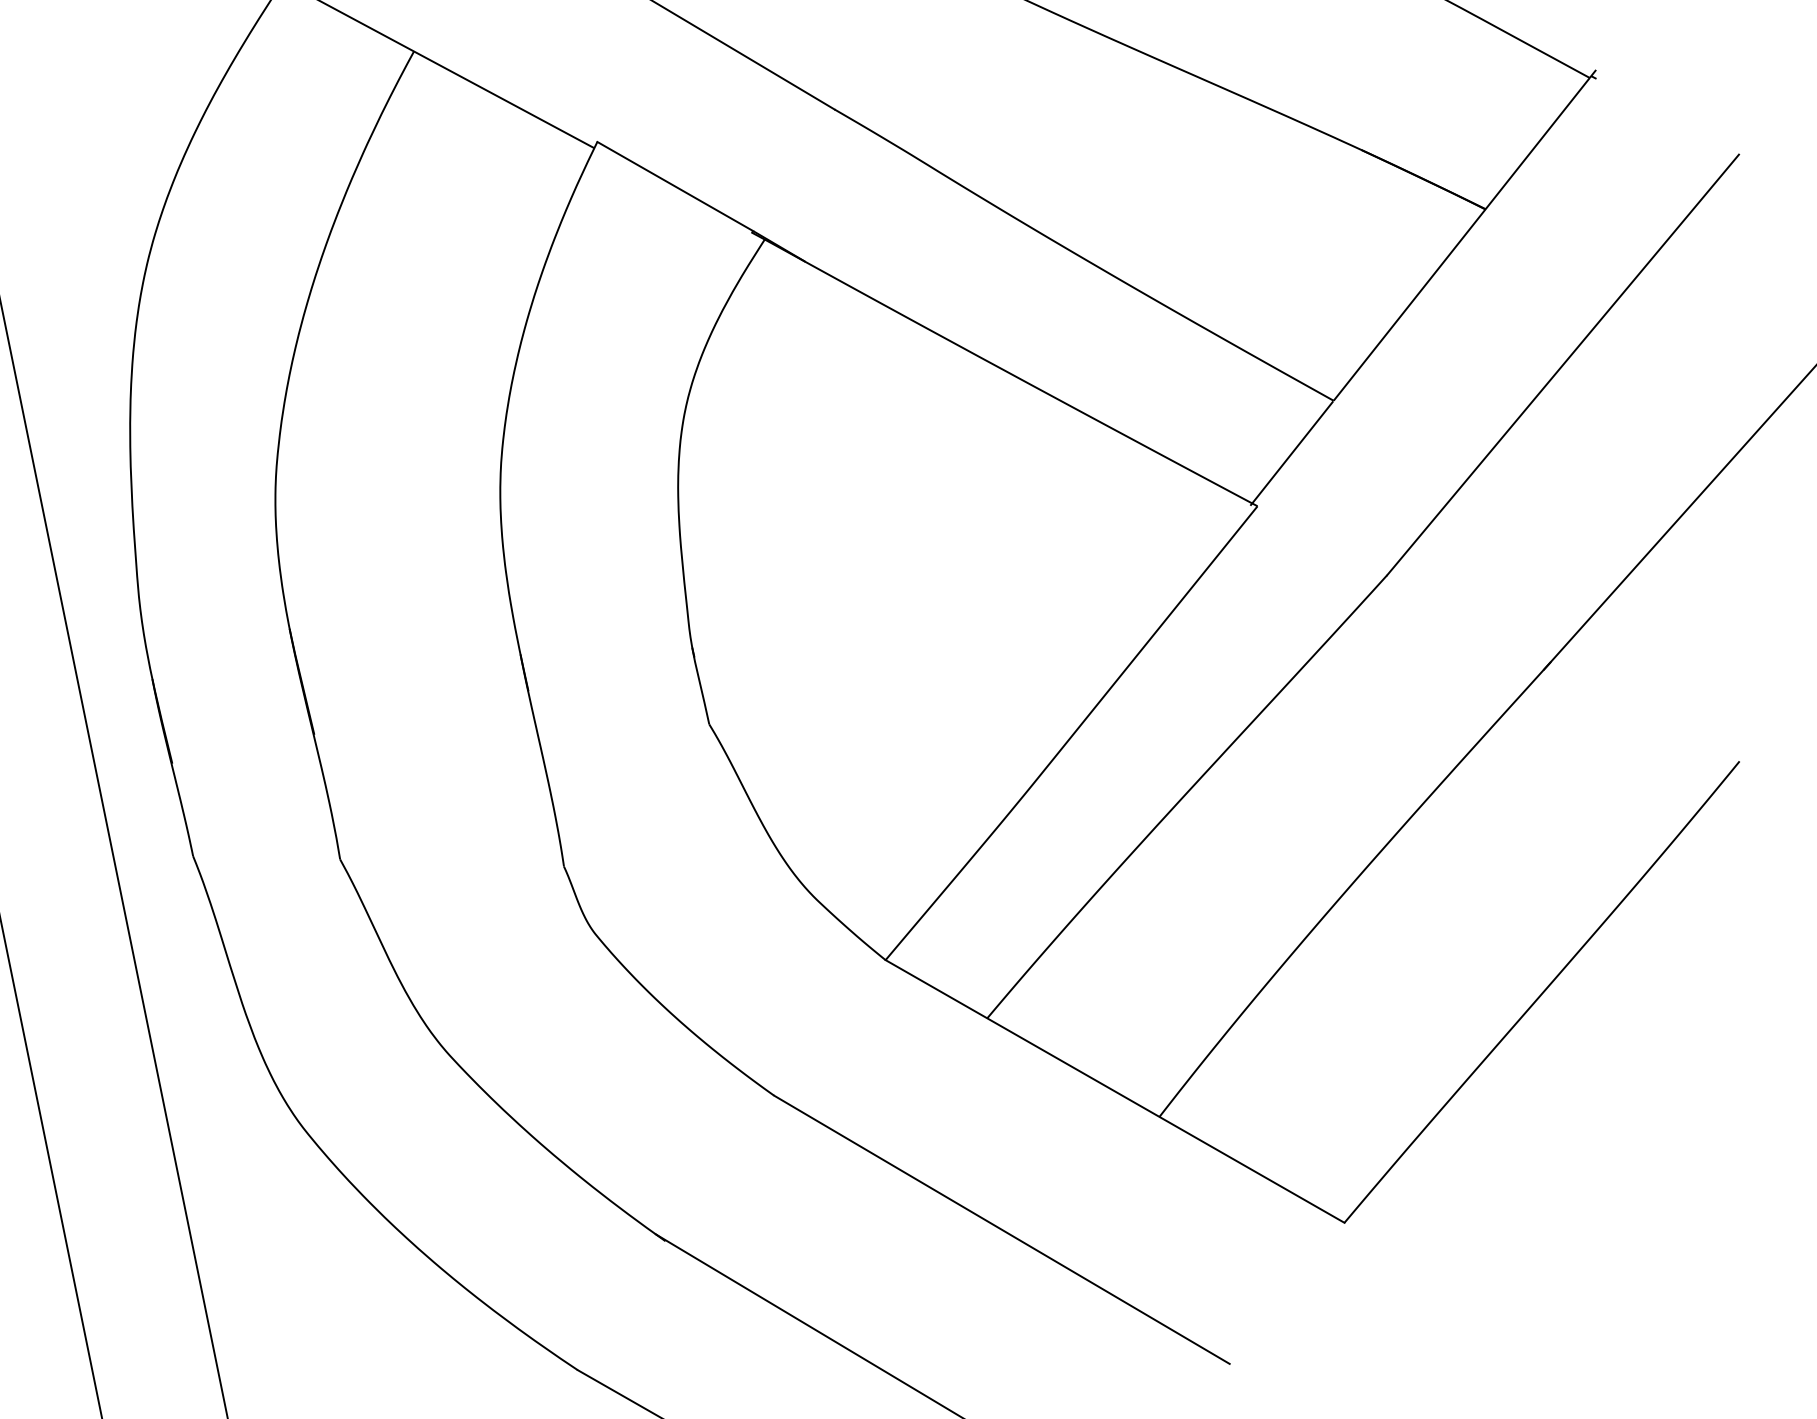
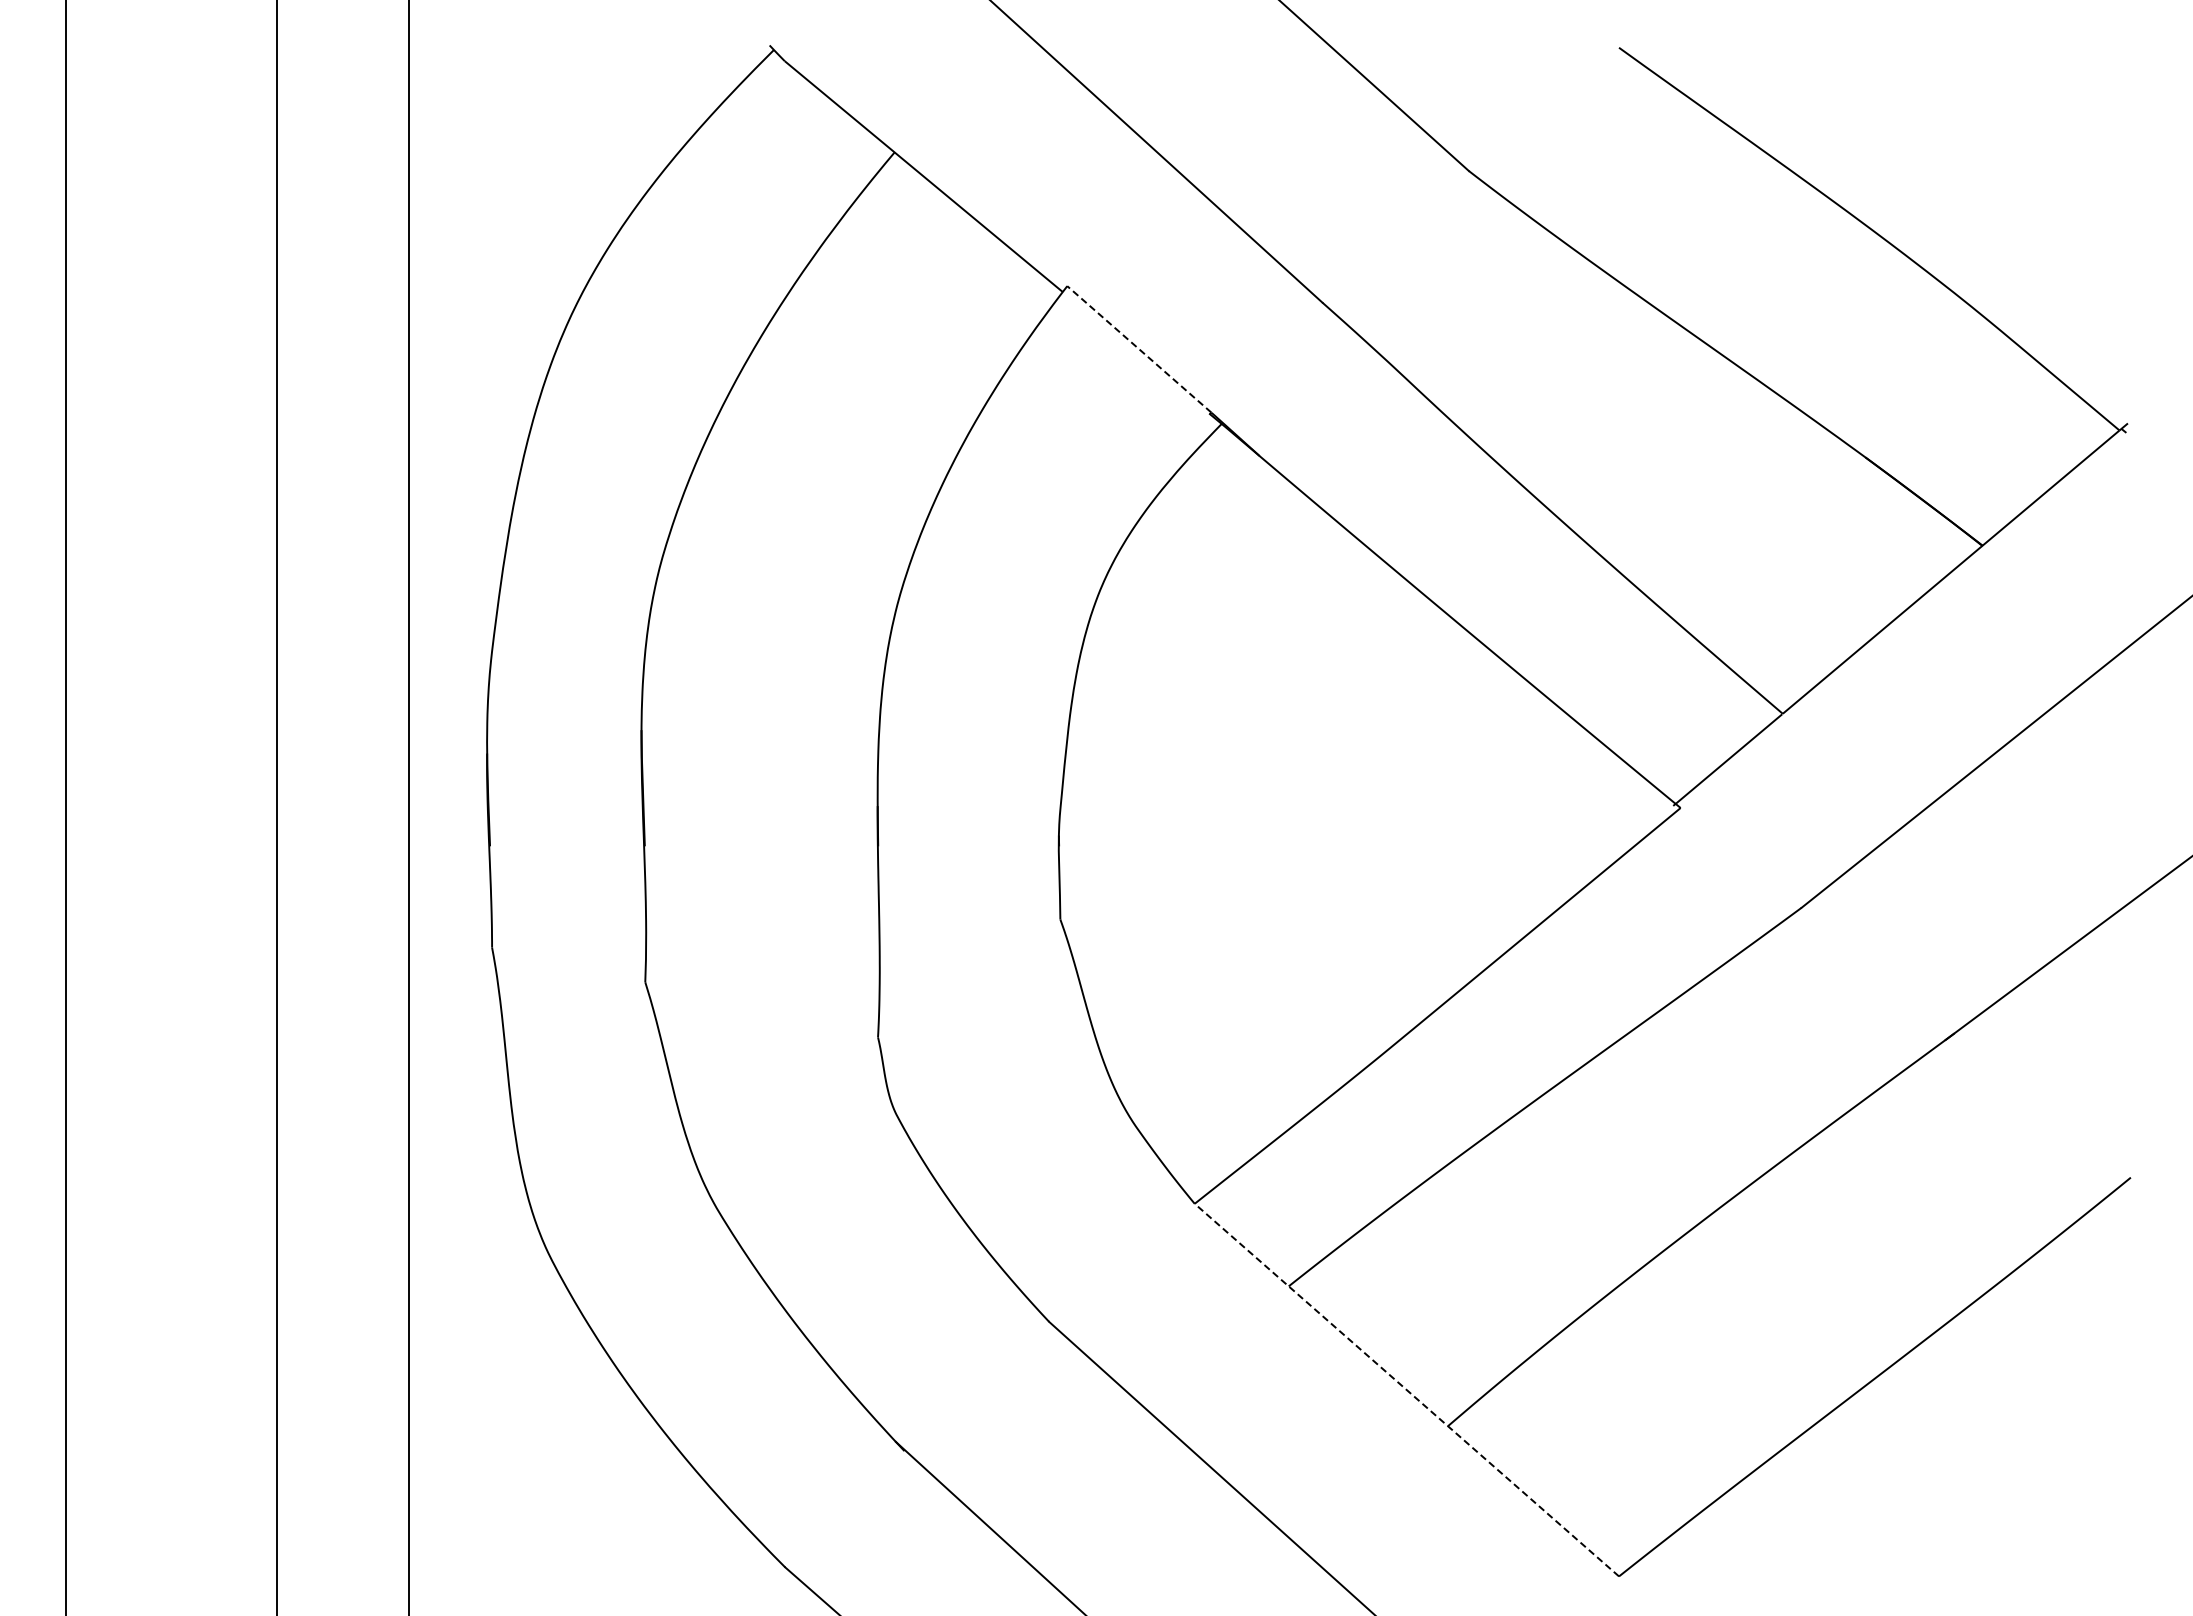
line: (675, 186) -> (1139, 349), solid -> dashed
line: (1114, 1090) -> (1406, 1389), solid -> dashed

